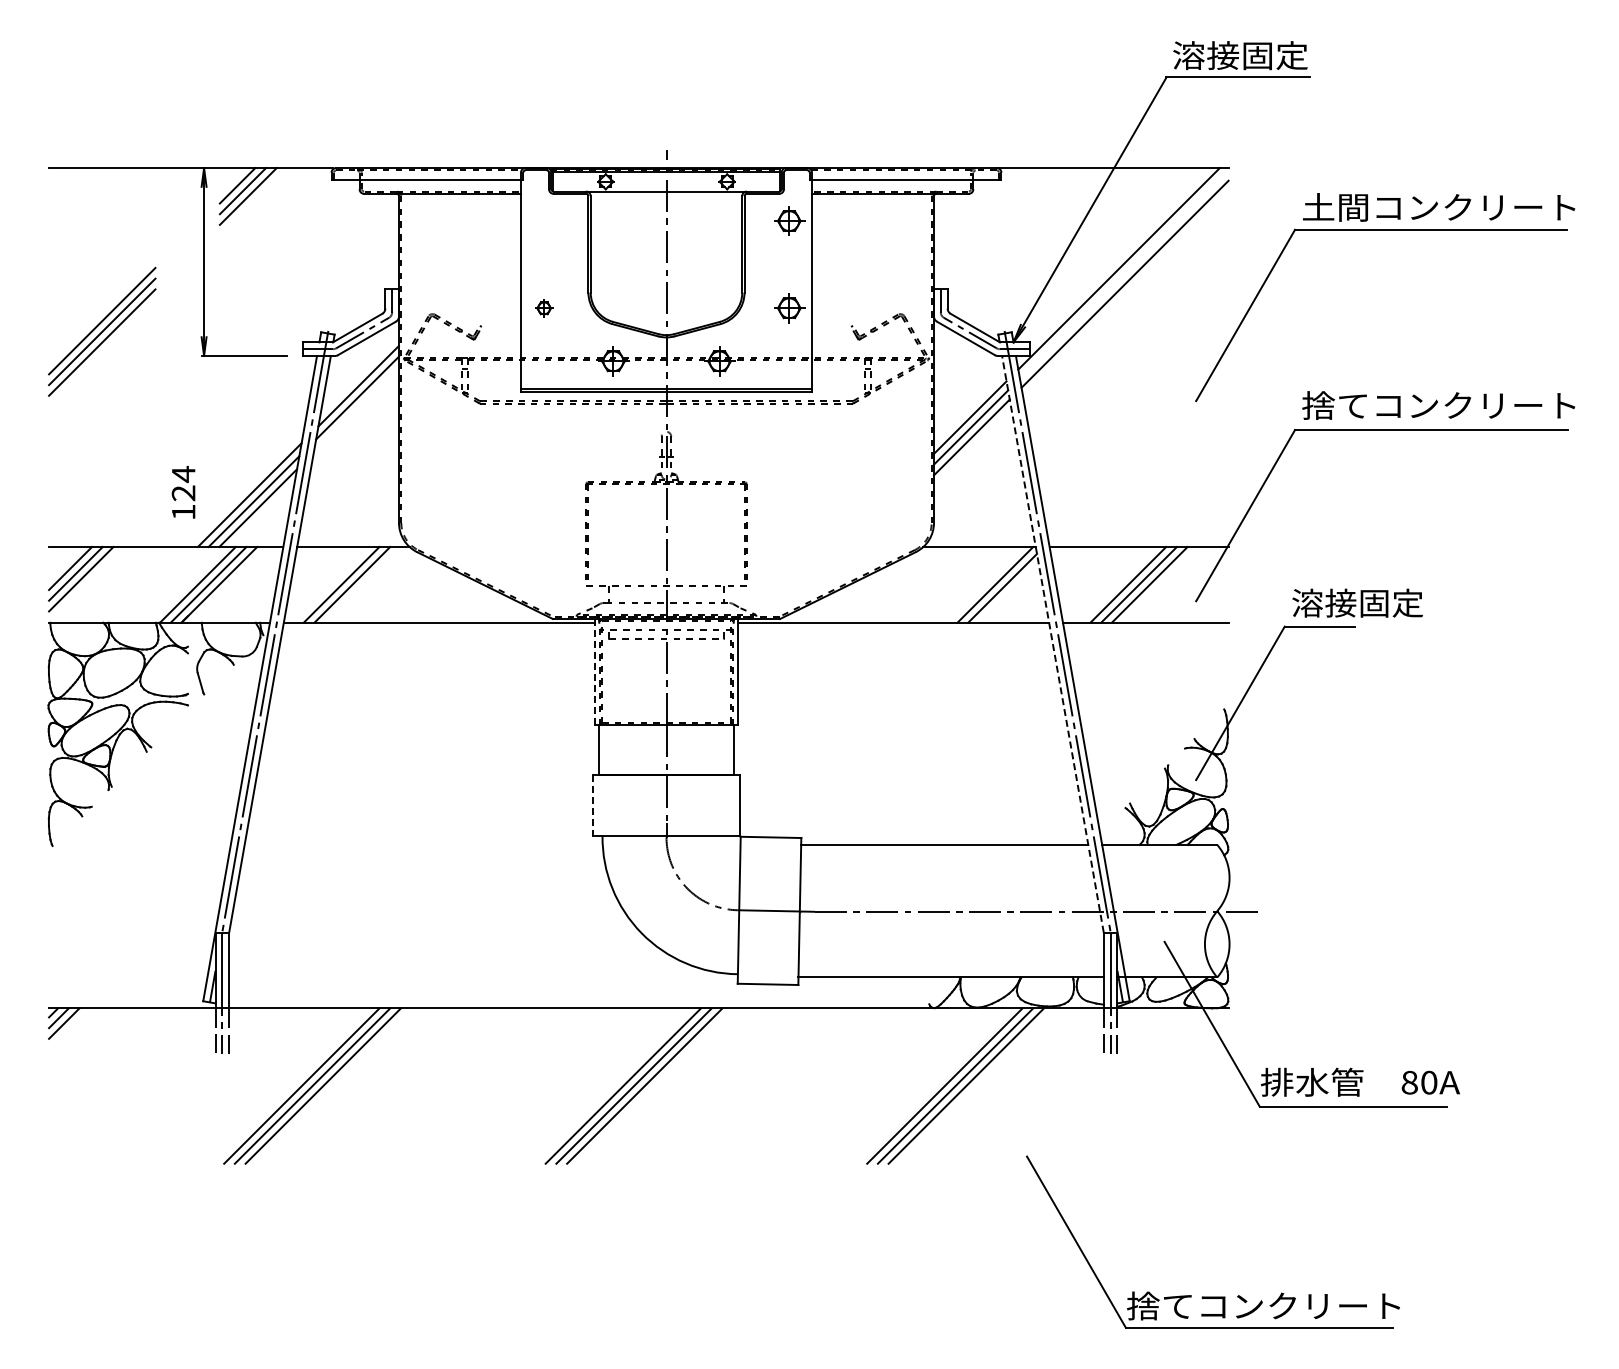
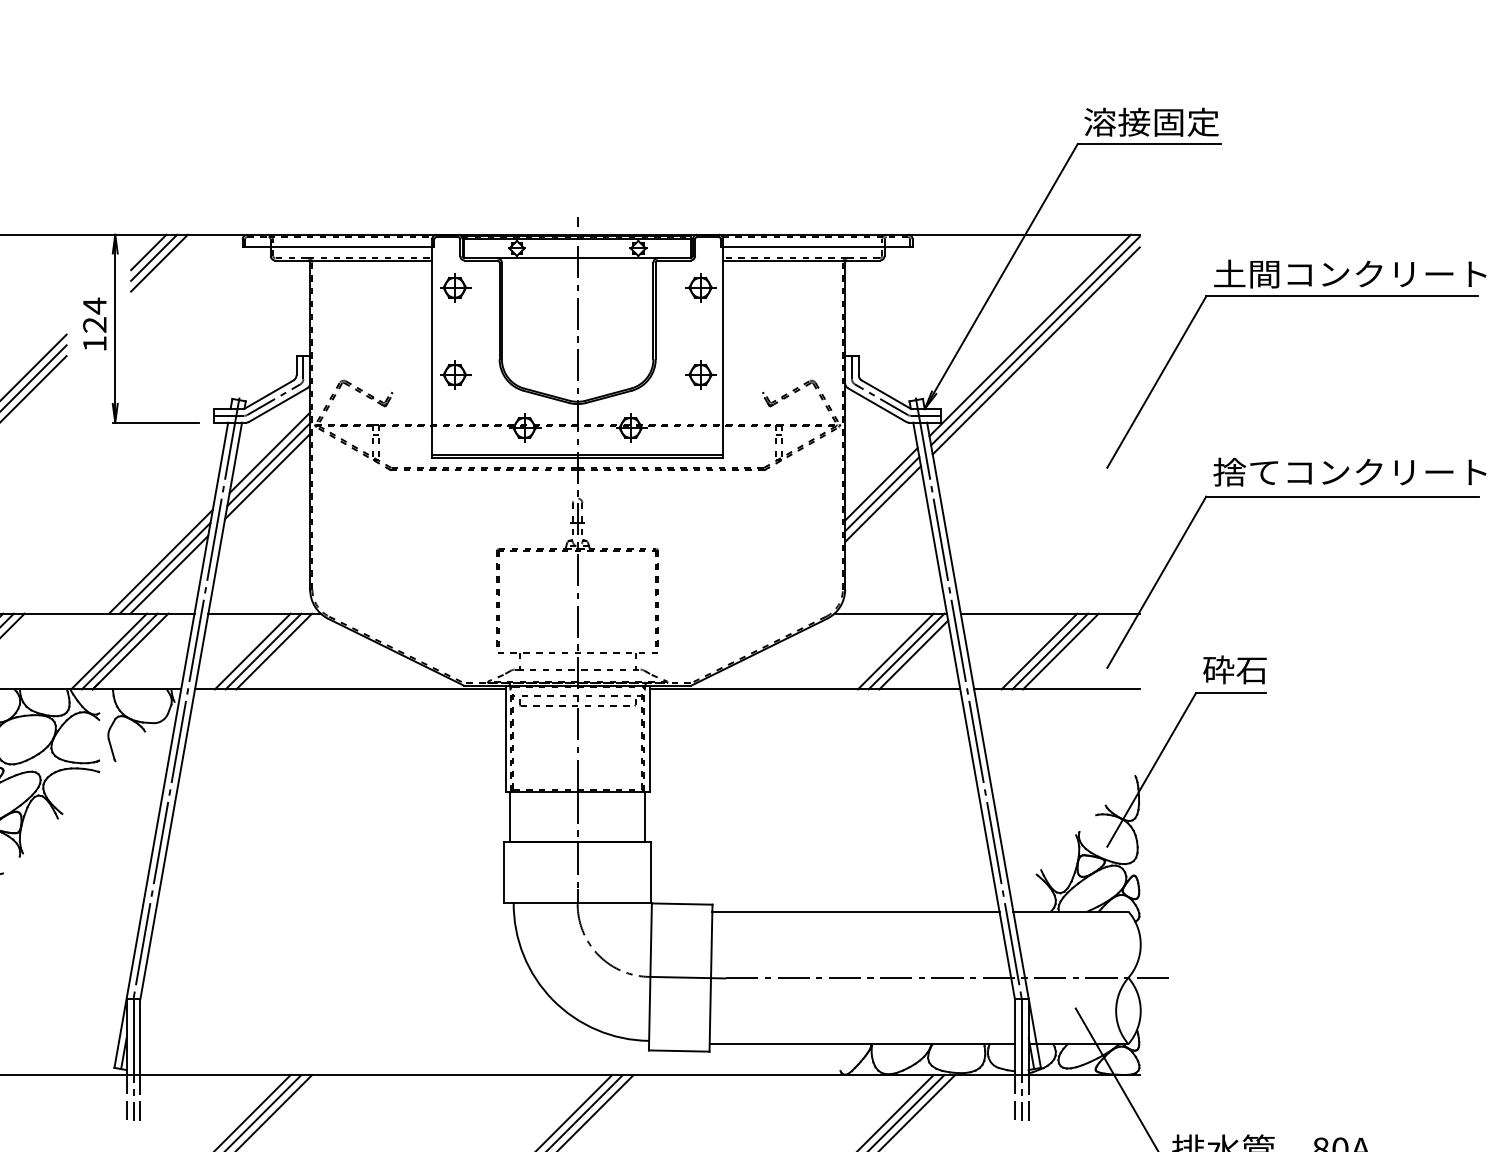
part: (544, 220) -> (455, 287), added
line: (1123, 274) -> (1034, 341), added
part: (544, 308) -> (455, 375), size x1.67
line: (356, 409) -> (267, 476), added
text: (183, 492) -> (94, 324), moved
line: (362, 584) -> (273, 651), added
line: (984, 584) -> (895, 651), added
text: (1357, 602) -> (1268, 669), 溶接固定 -> 砕石
line: (1052, 644) -> (963, 711), dashed -> solid
line: (594, 671) -> (505, 738), dashed -> solid
line: (592, 806) -> (503, 873), dashed -> solid

